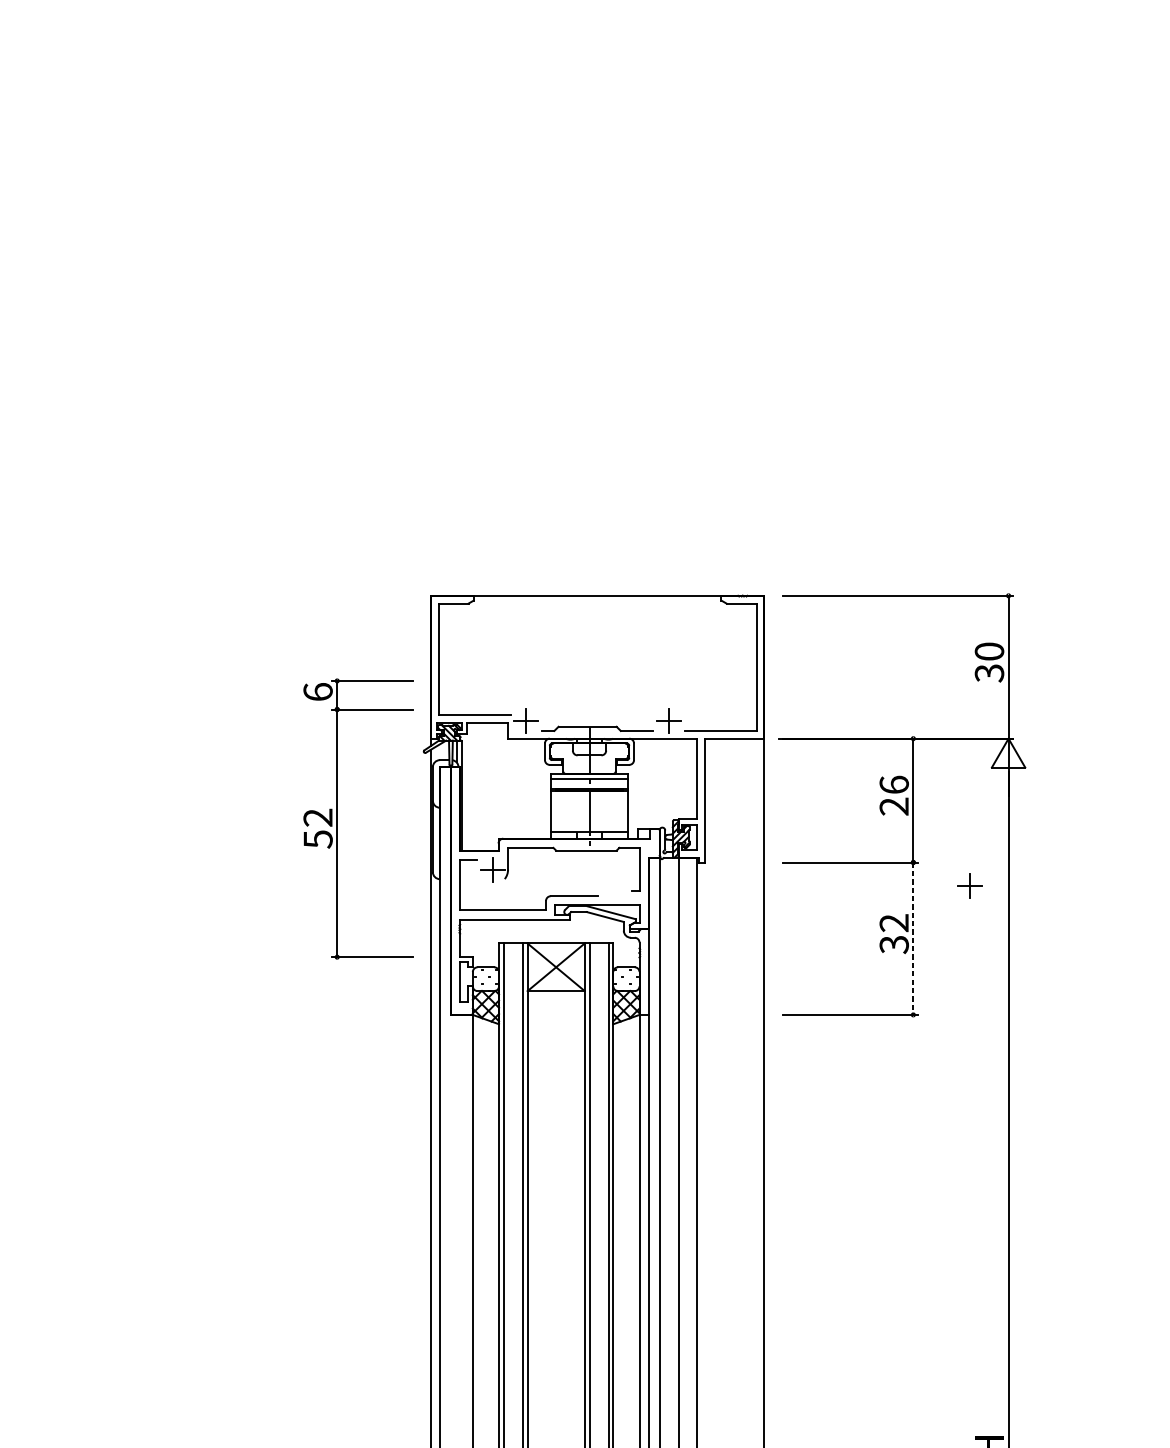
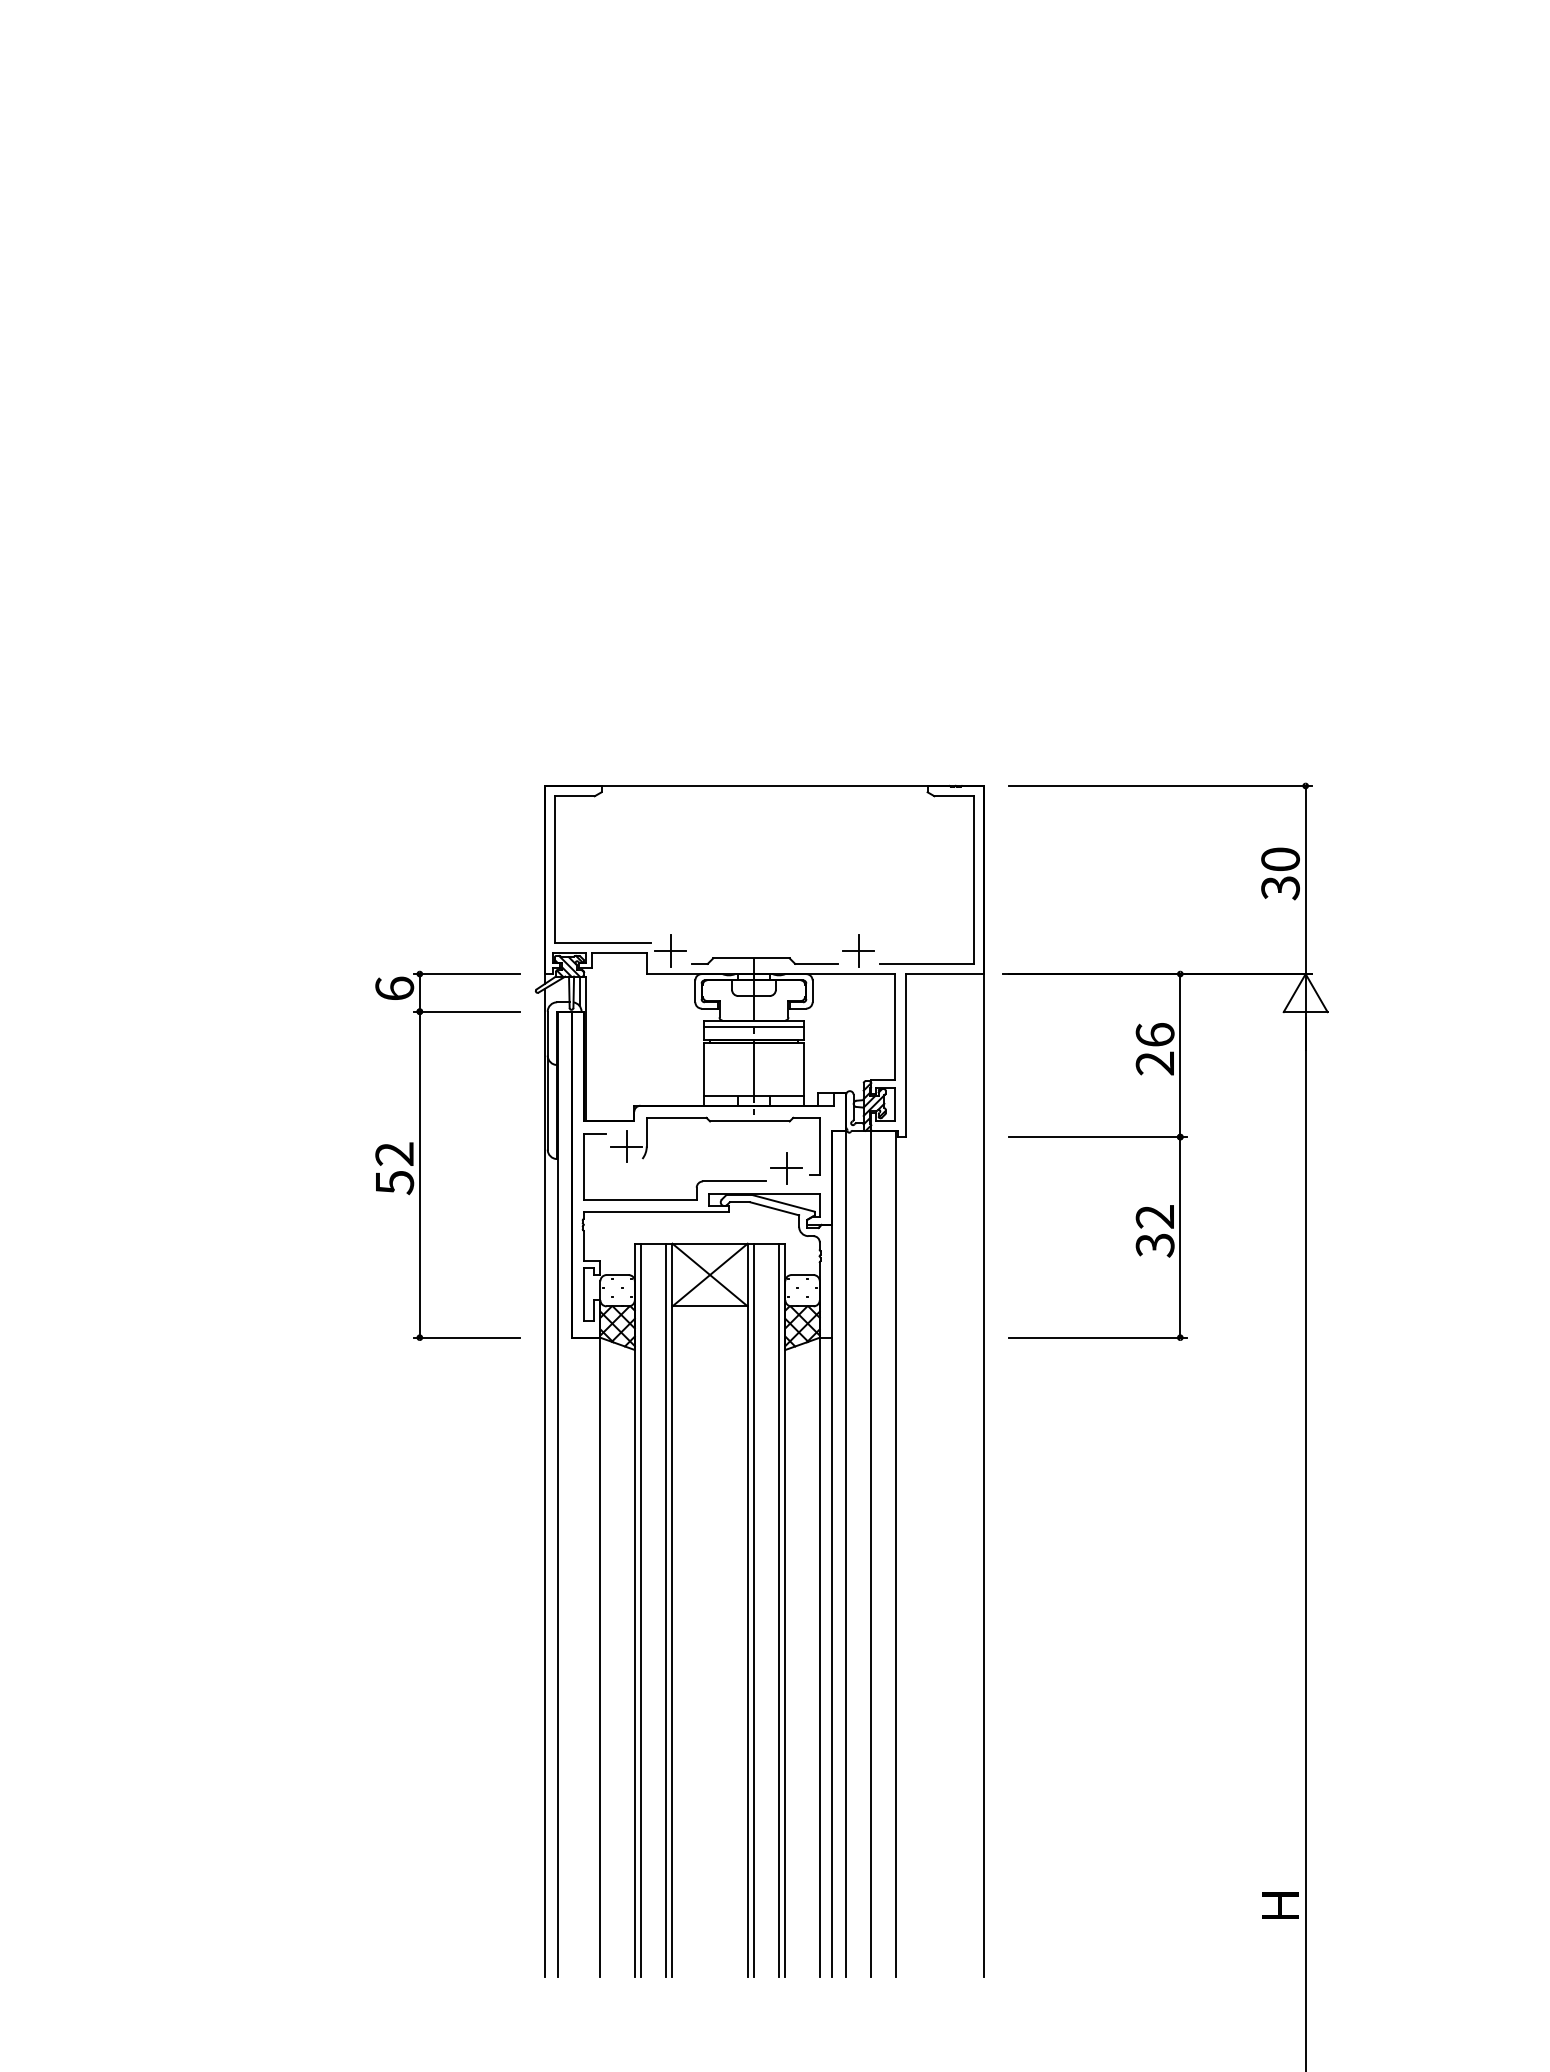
part: (337, 818) -> (420, 1155), moved
part: (969, 886) -> (786, 1168), moved
line: (913, 938) -> (1180, 1237), dashed -> solid

